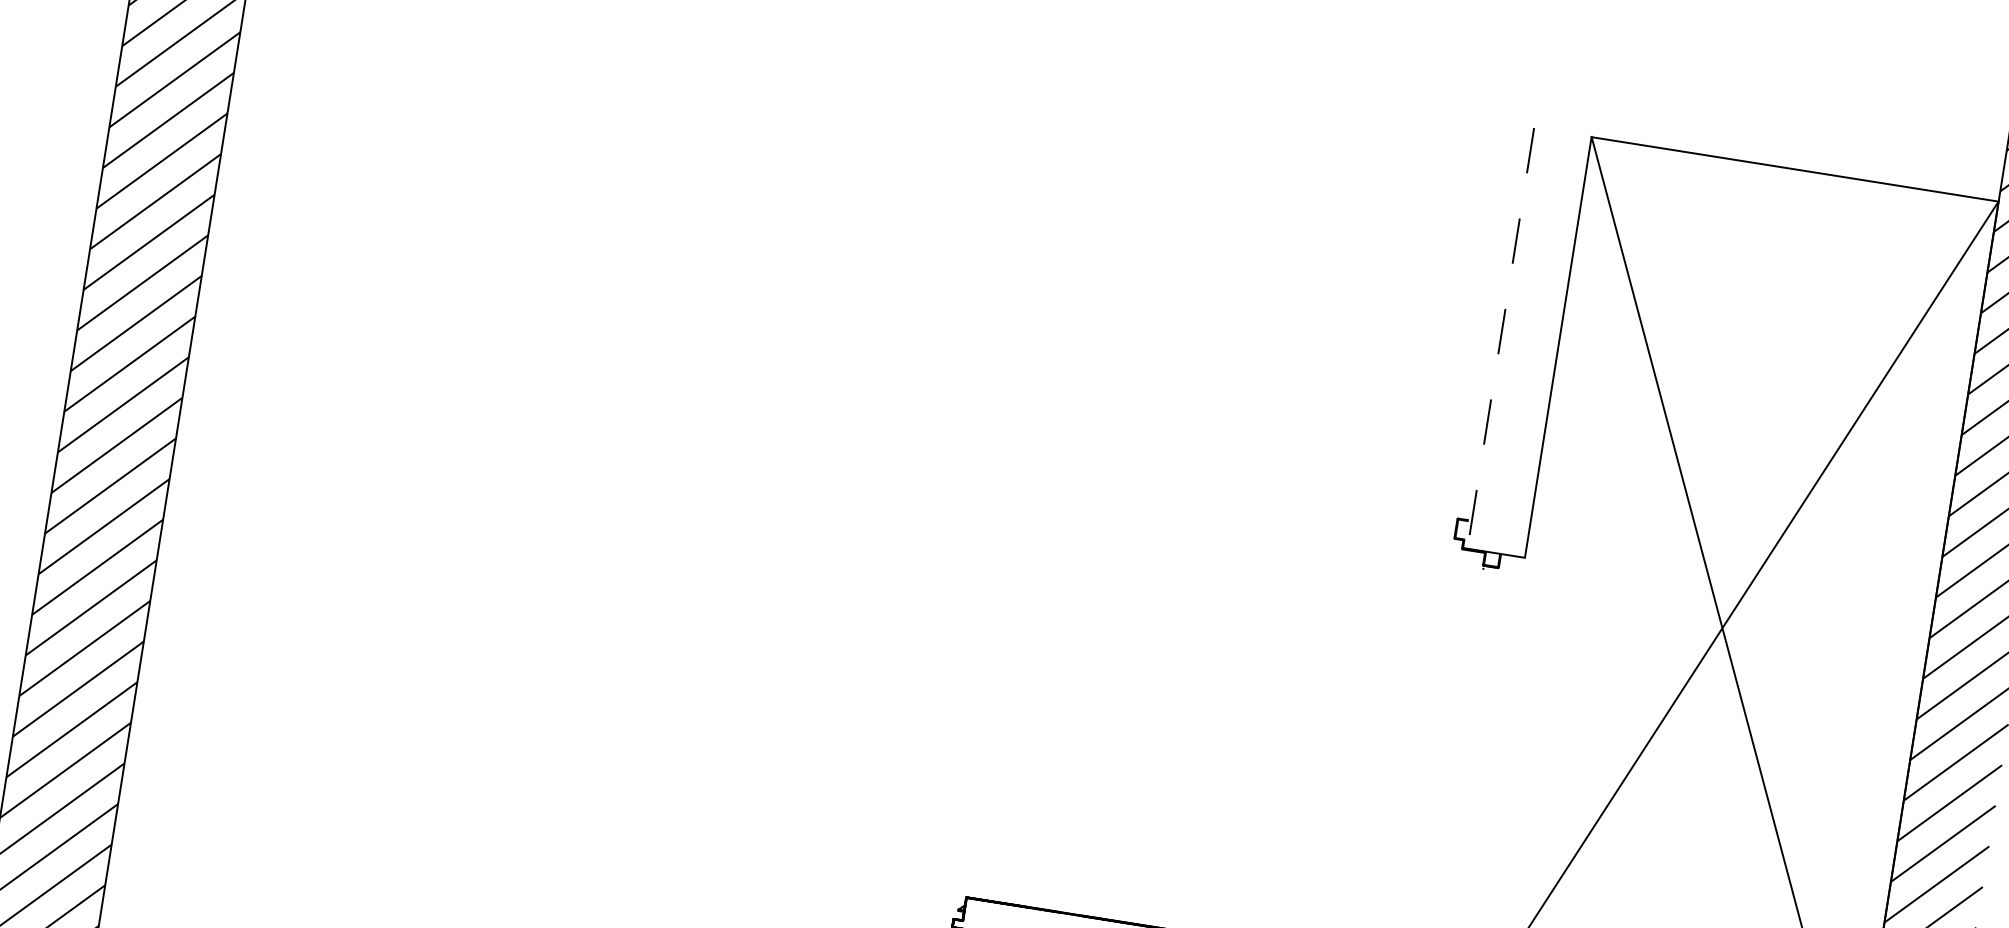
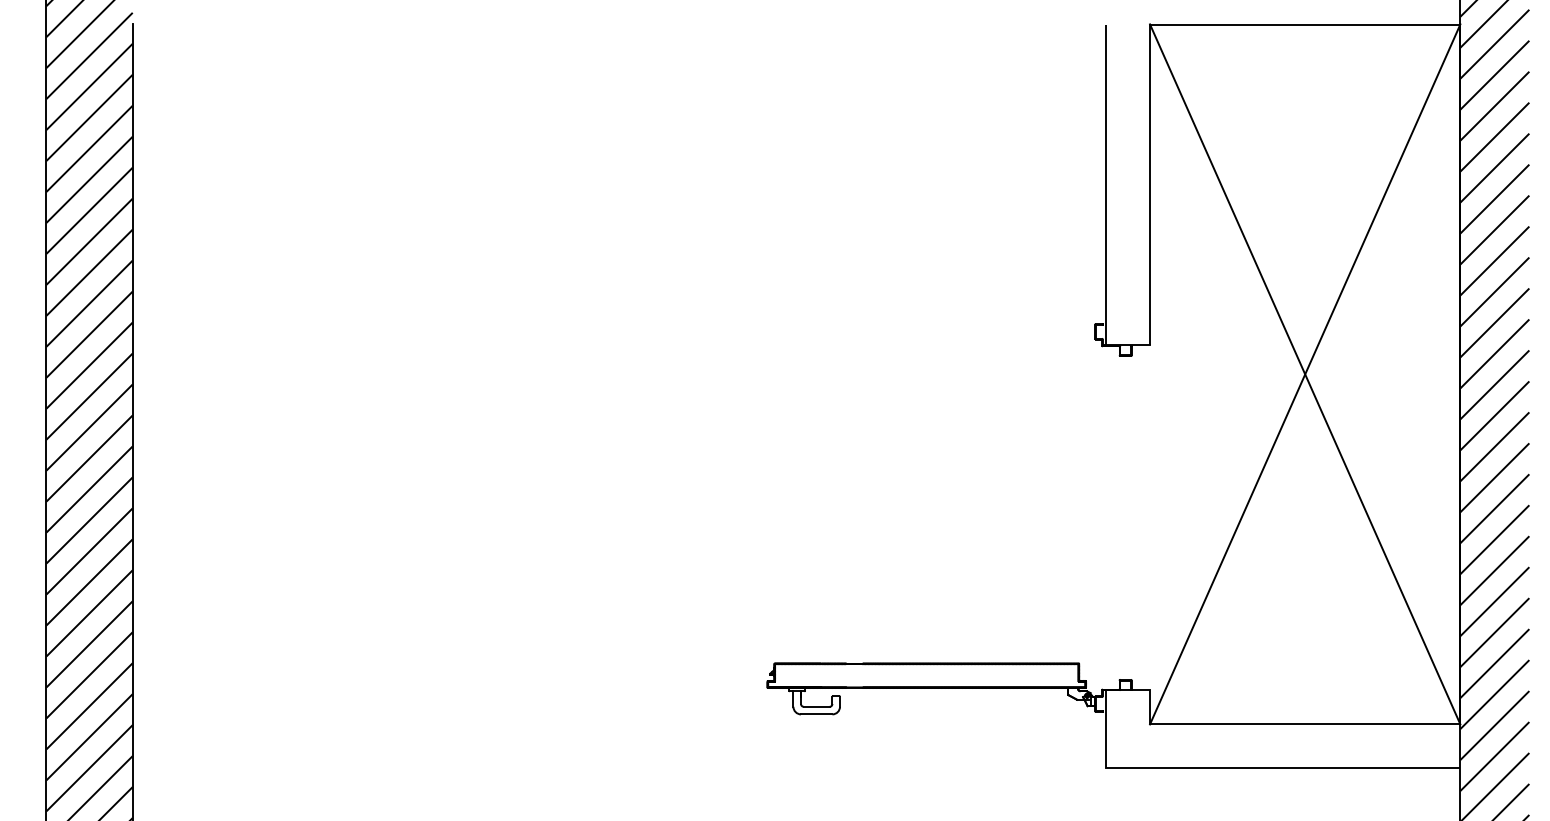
line: (1501, 339) -> (1106, 185), dashed -> solid

